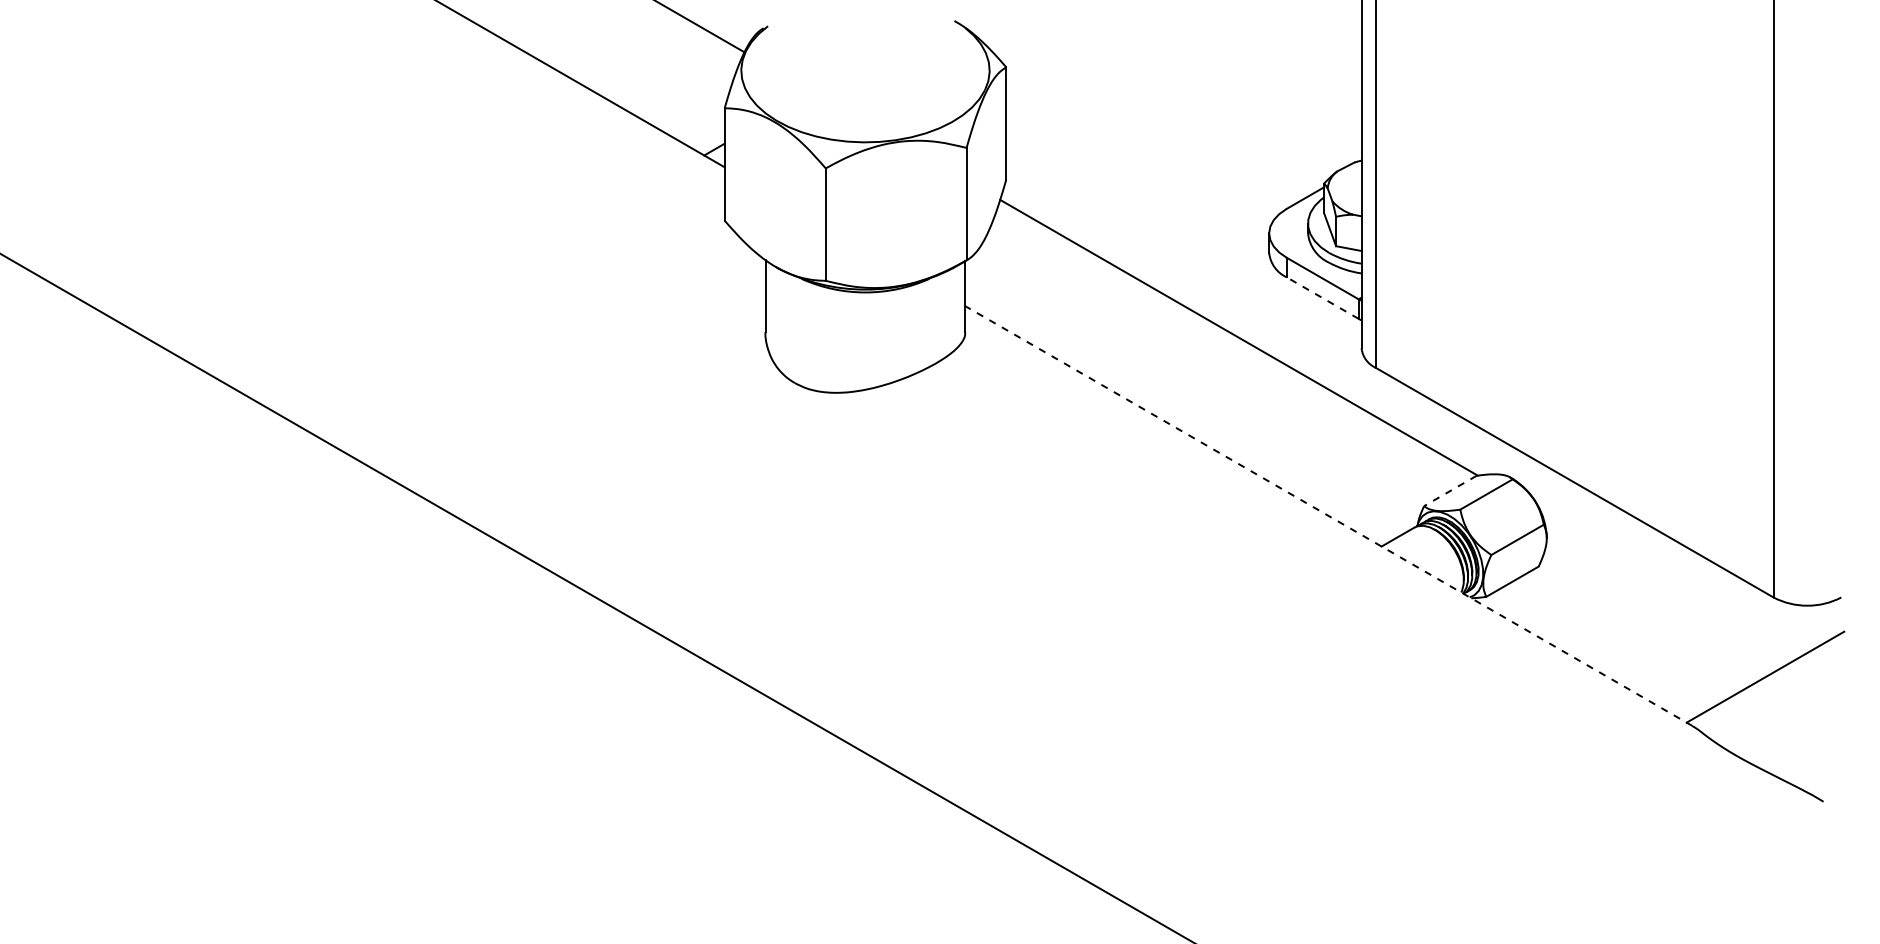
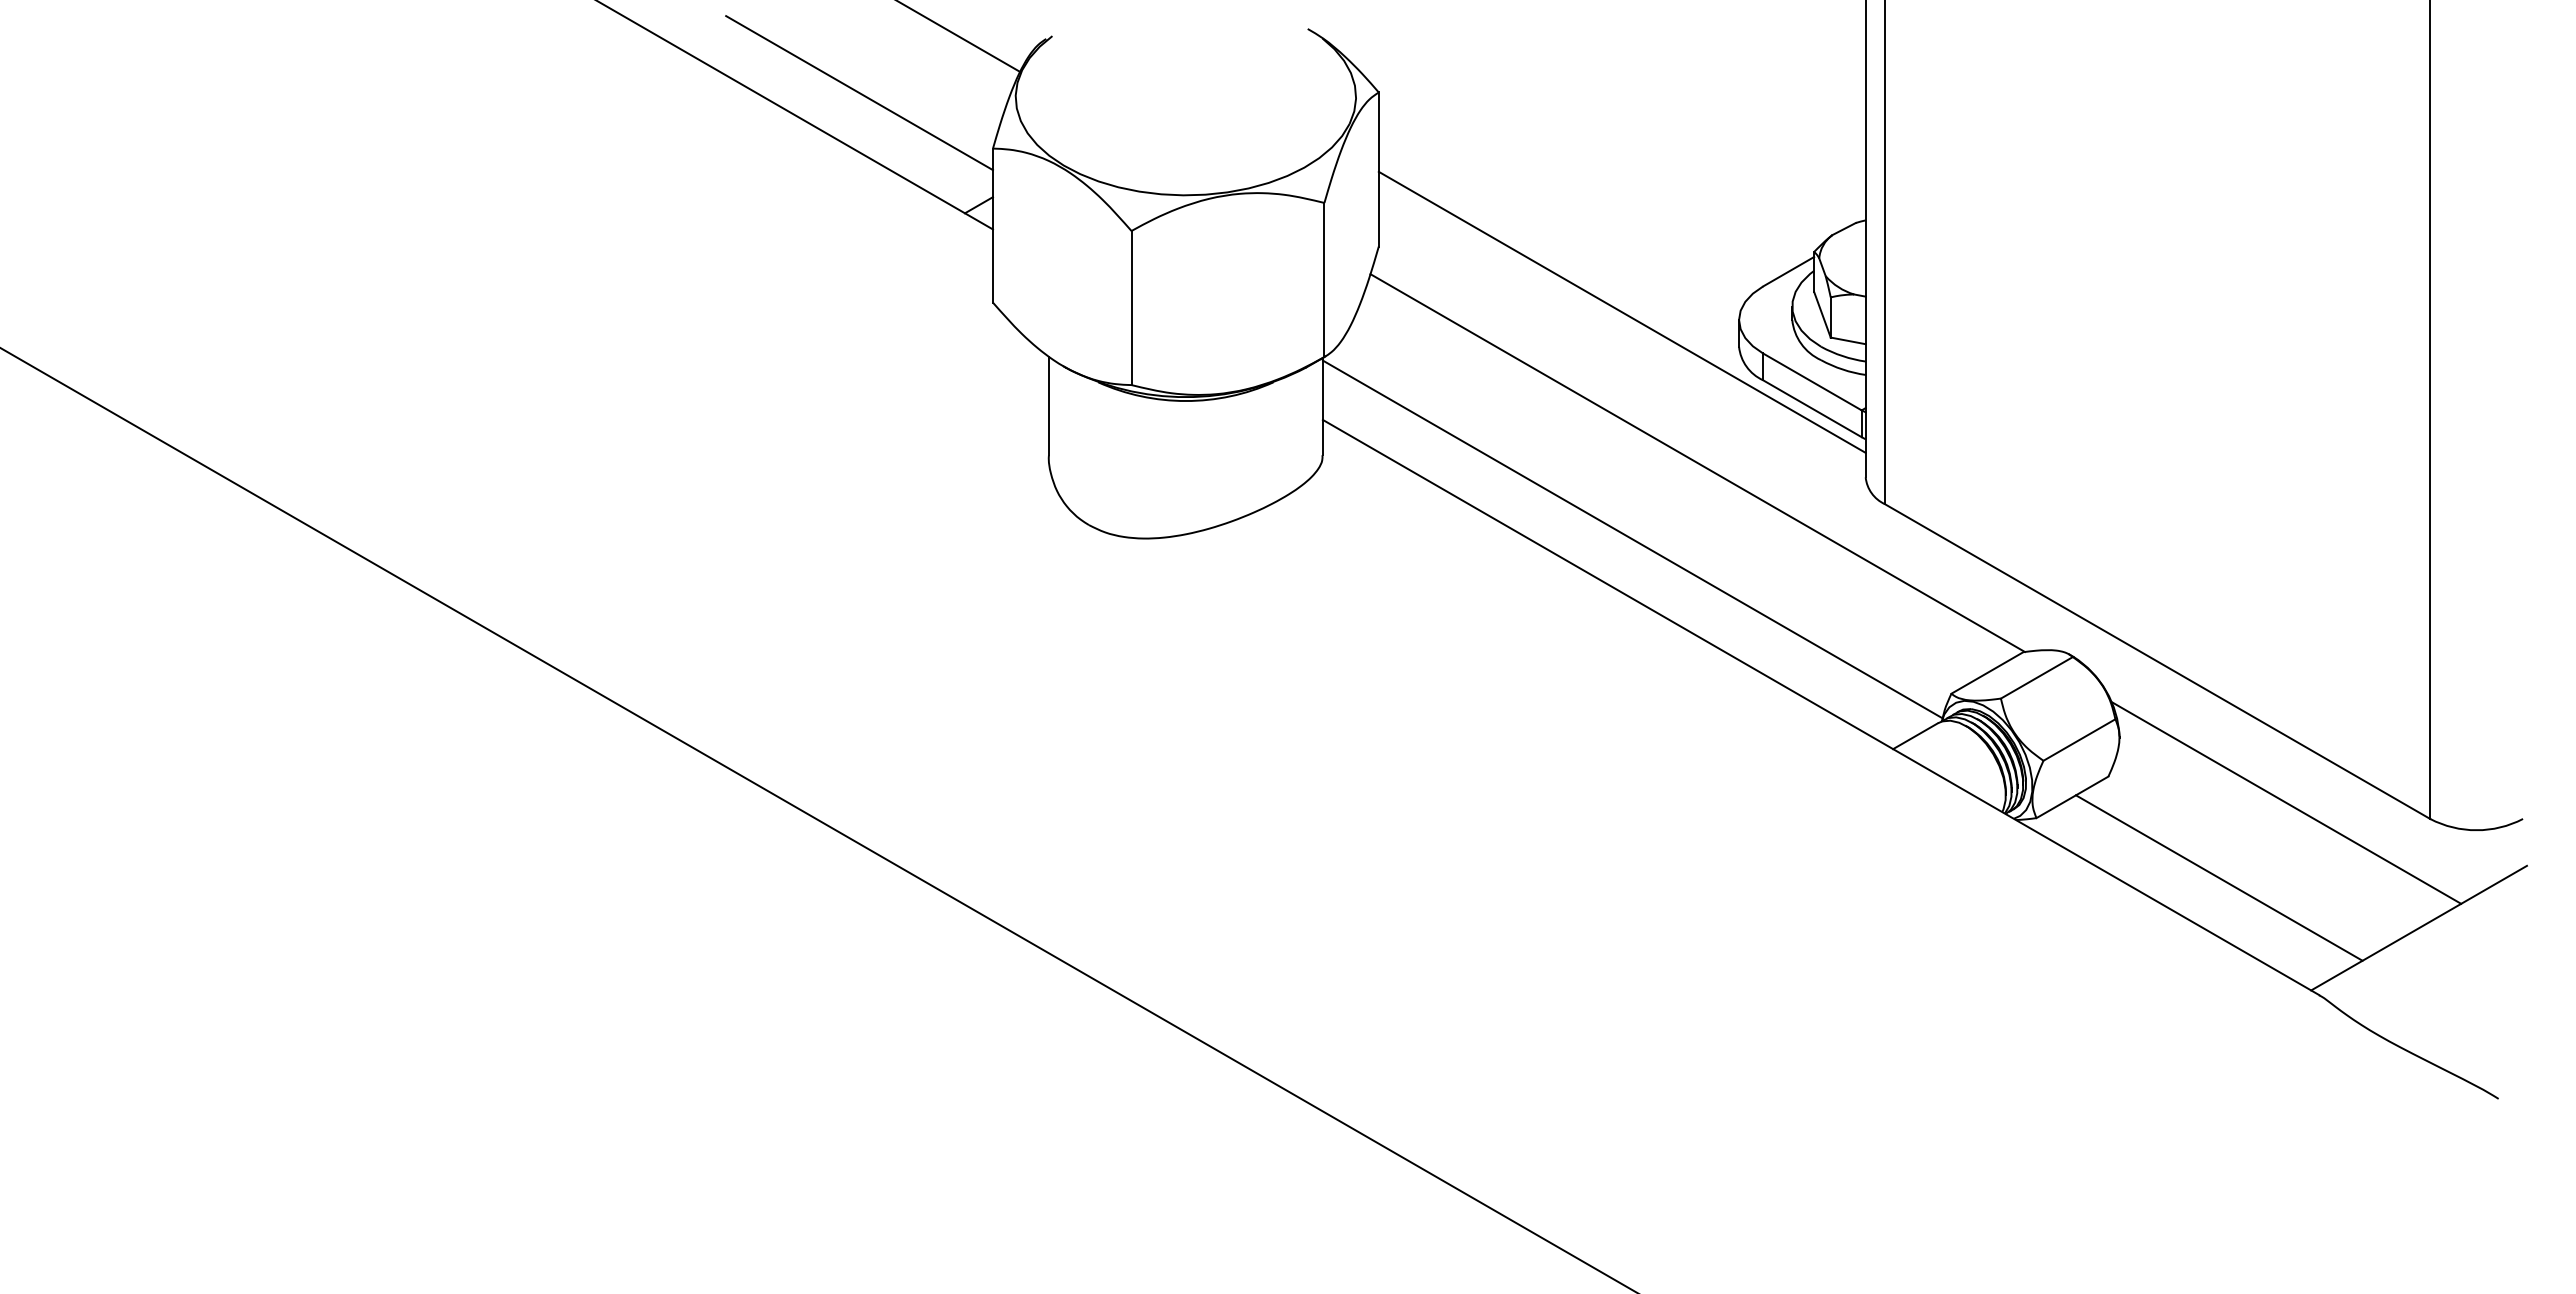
line: (627, 68) -> (859, 93), added
line: (1183, 227) -> (1621, 311), added
line: (1322, 297) -> (1812, 408), dashed -> solid
line: (1191, 393) -> (1632, 539), added
line: (1450, 490) -> (1987, 672), dashed -> solid
line: (1328, 516) -> (1820, 707), dashed -> solid
line: (1668, 585) -> (2286, 802), added
line: (1619, 640) -> (2218, 877), added

